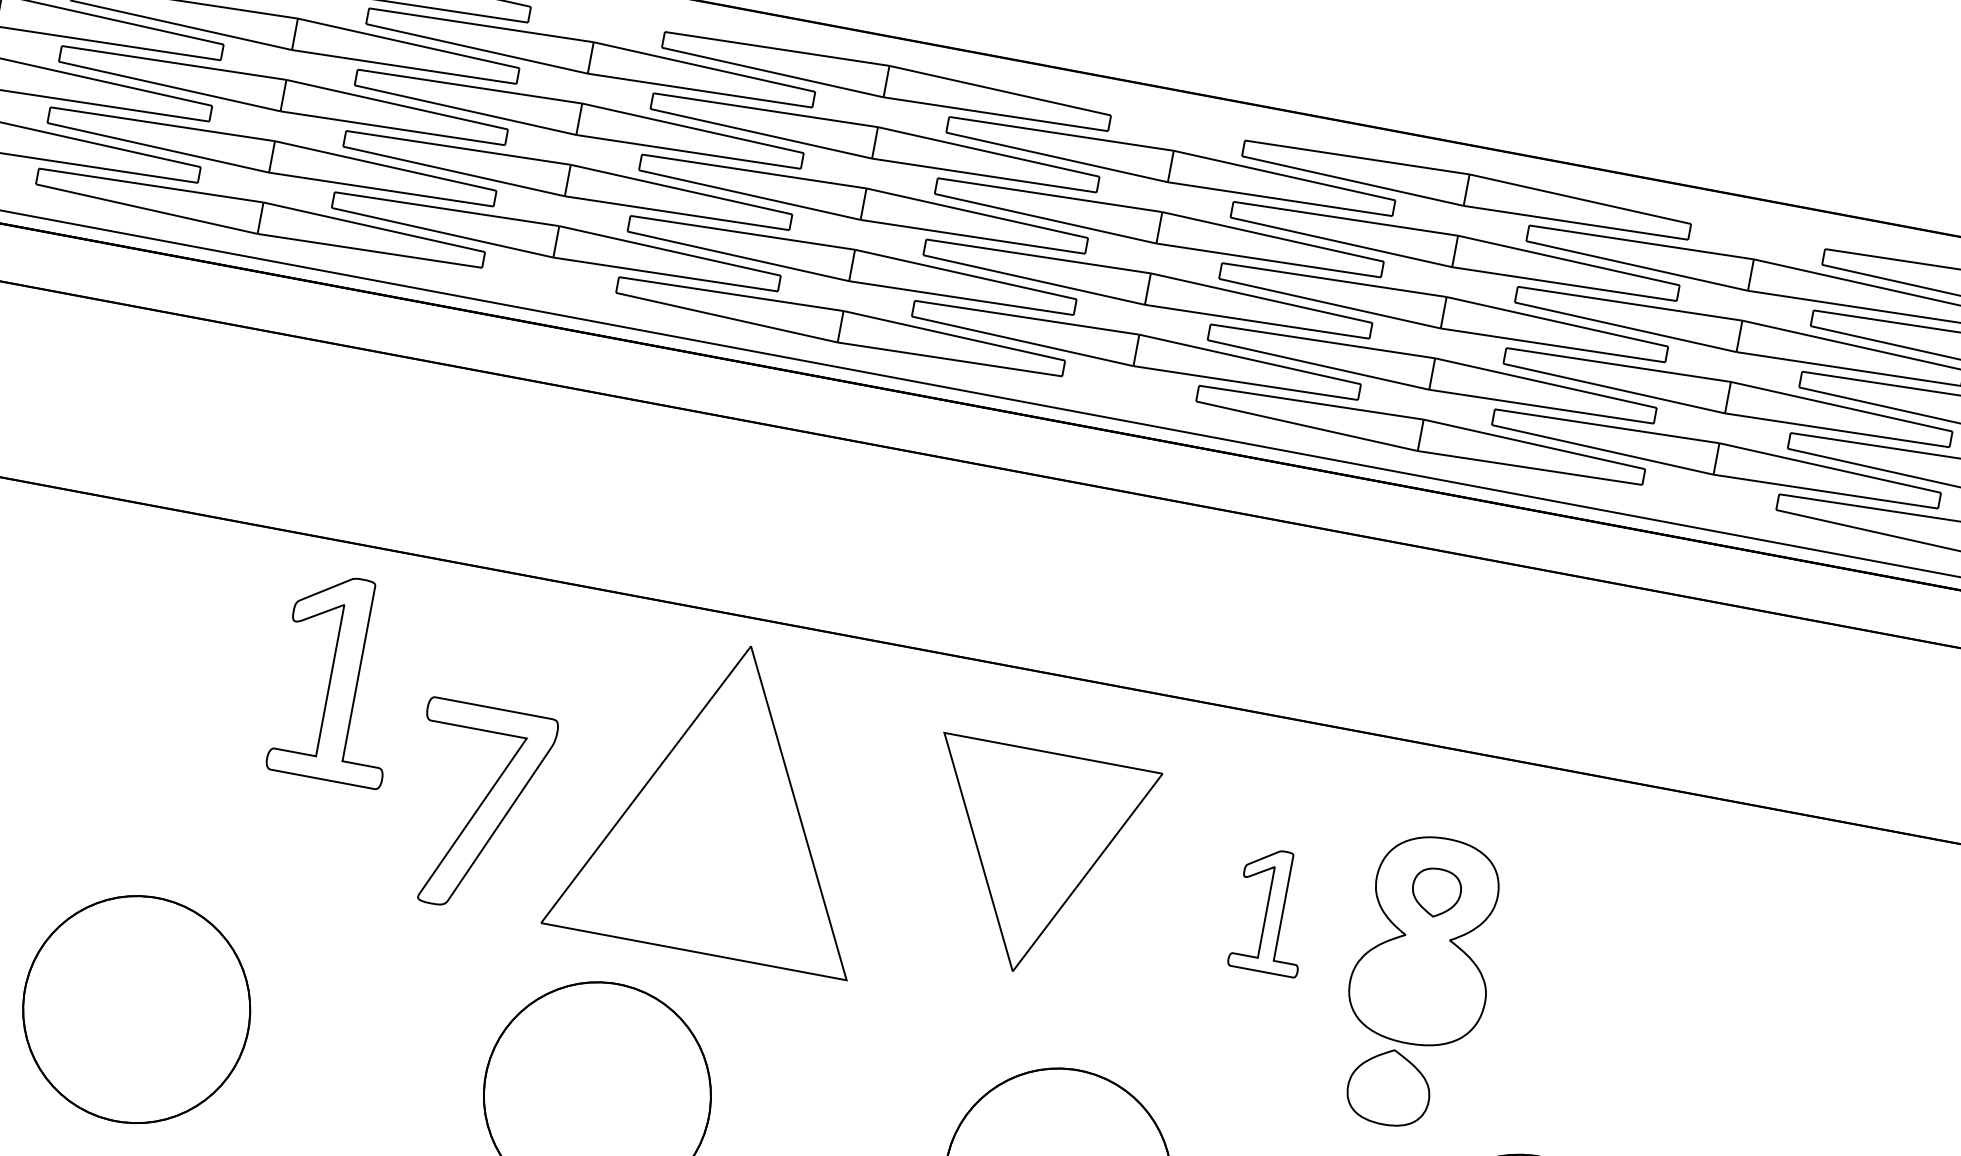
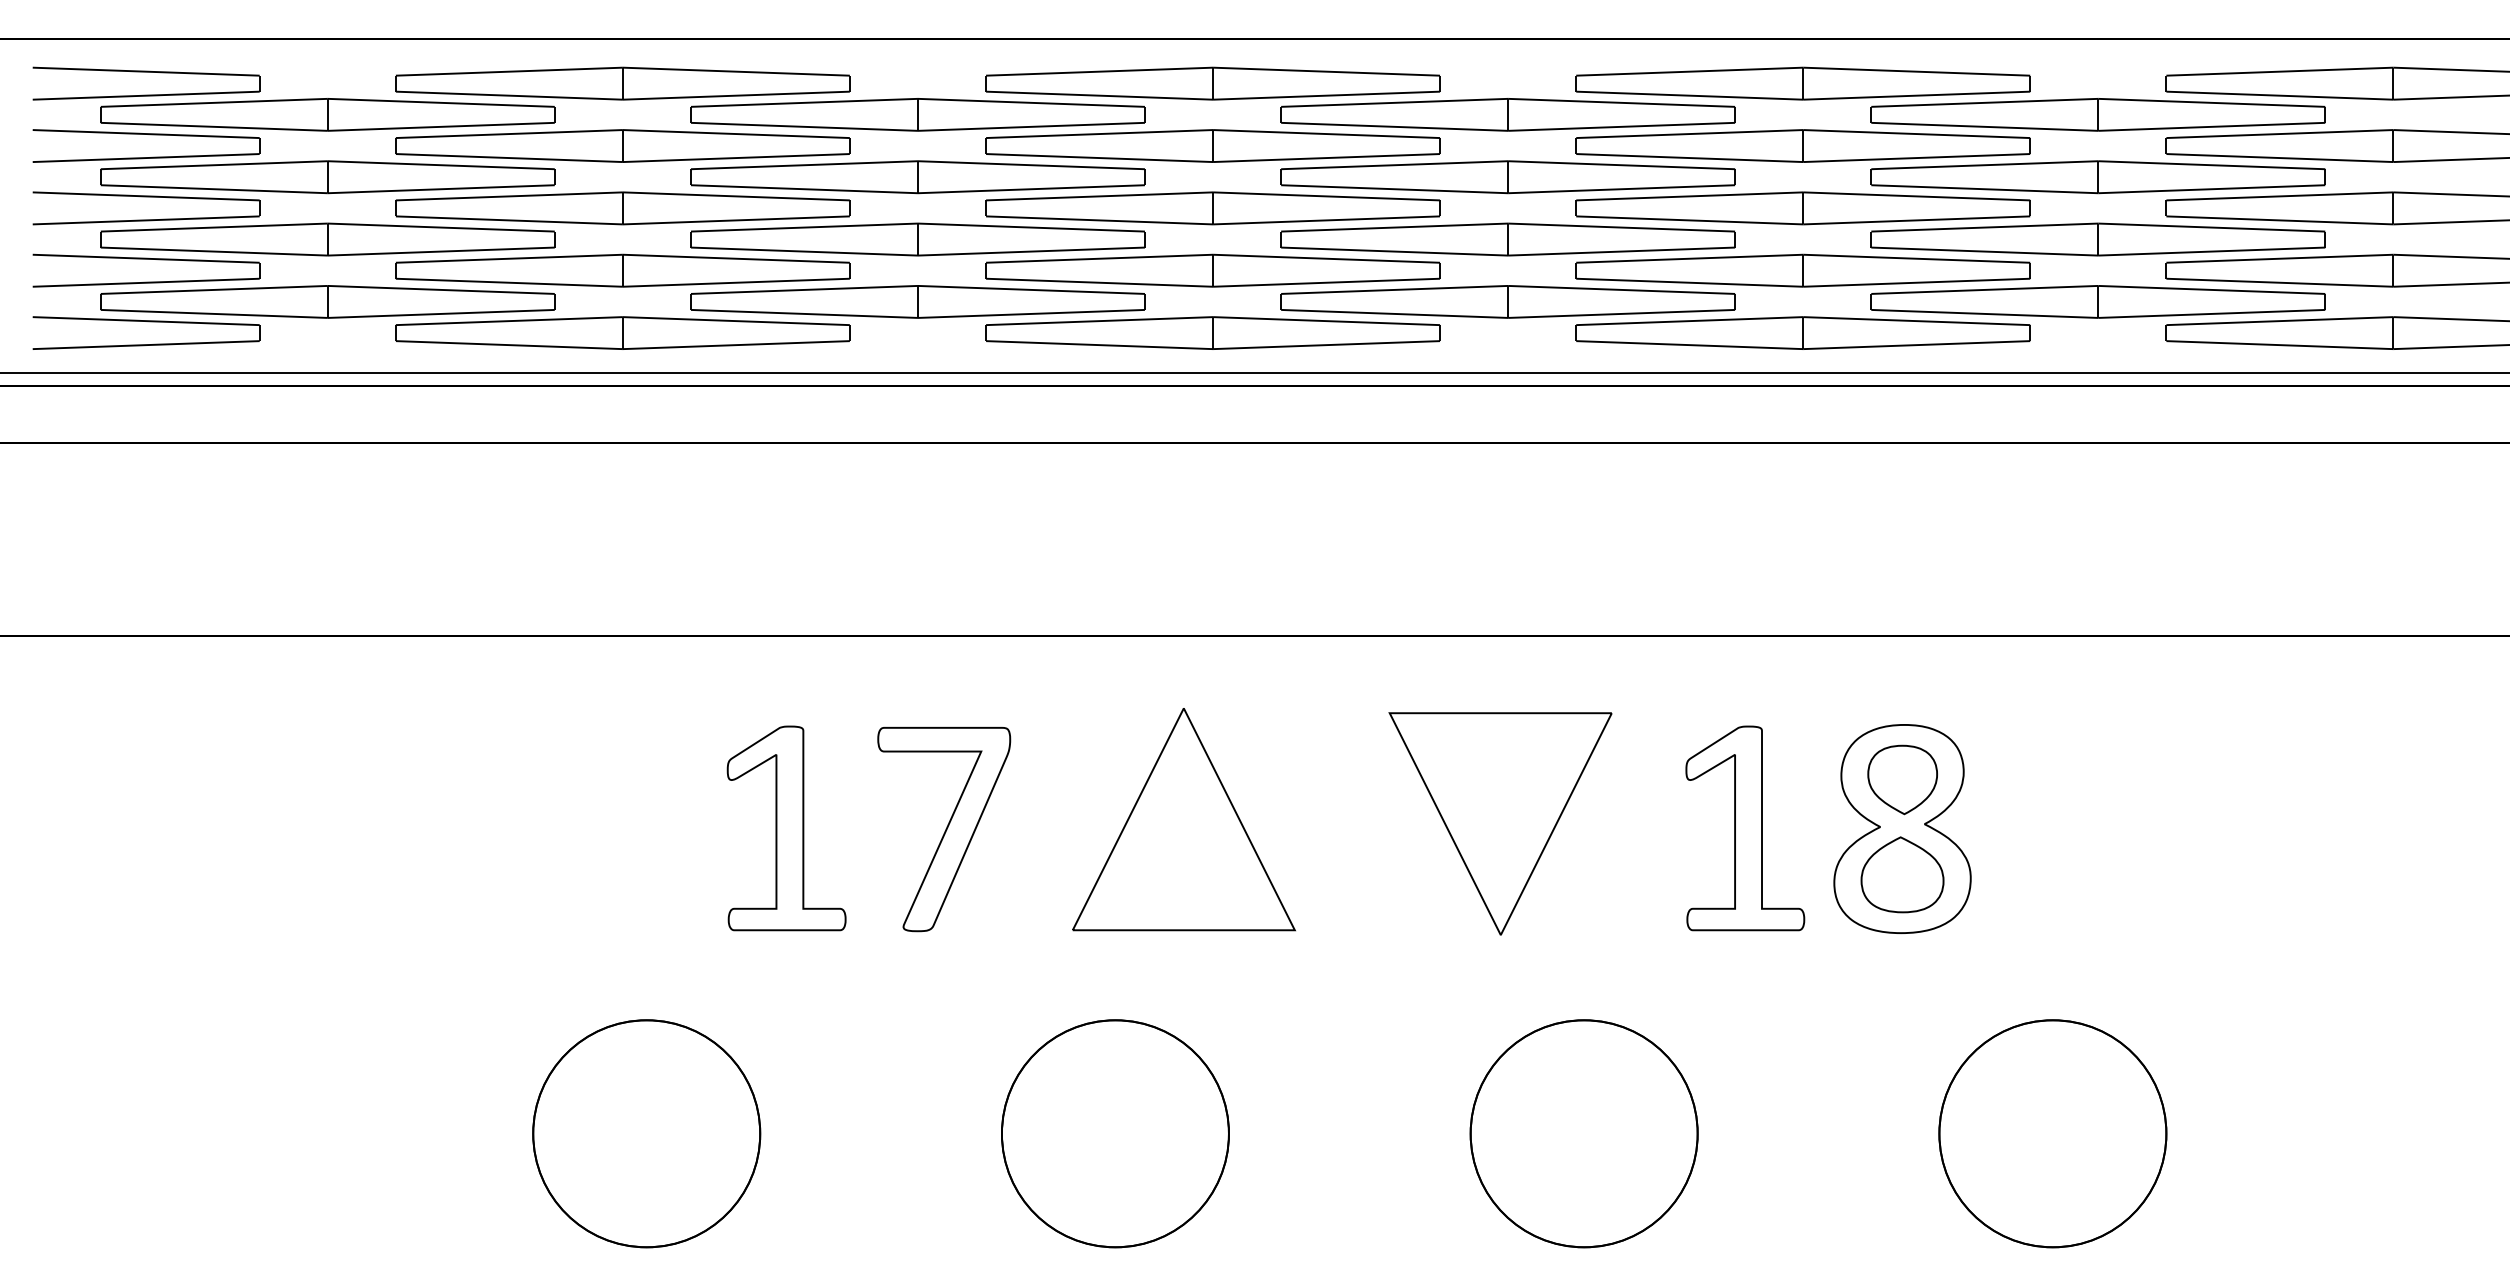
part: (340, 679) -> (786, 828), moved
part: (722, 799) -> (1183, 819), size x0.71
part: (476, 808) -> (944, 829), moved
part: (1436, 892) -> (1902, 779), size x1.43
part: (1272, 911) -> (1745, 828), size x1.67
part: (1389, 1087) -> (1902, 874), moved

